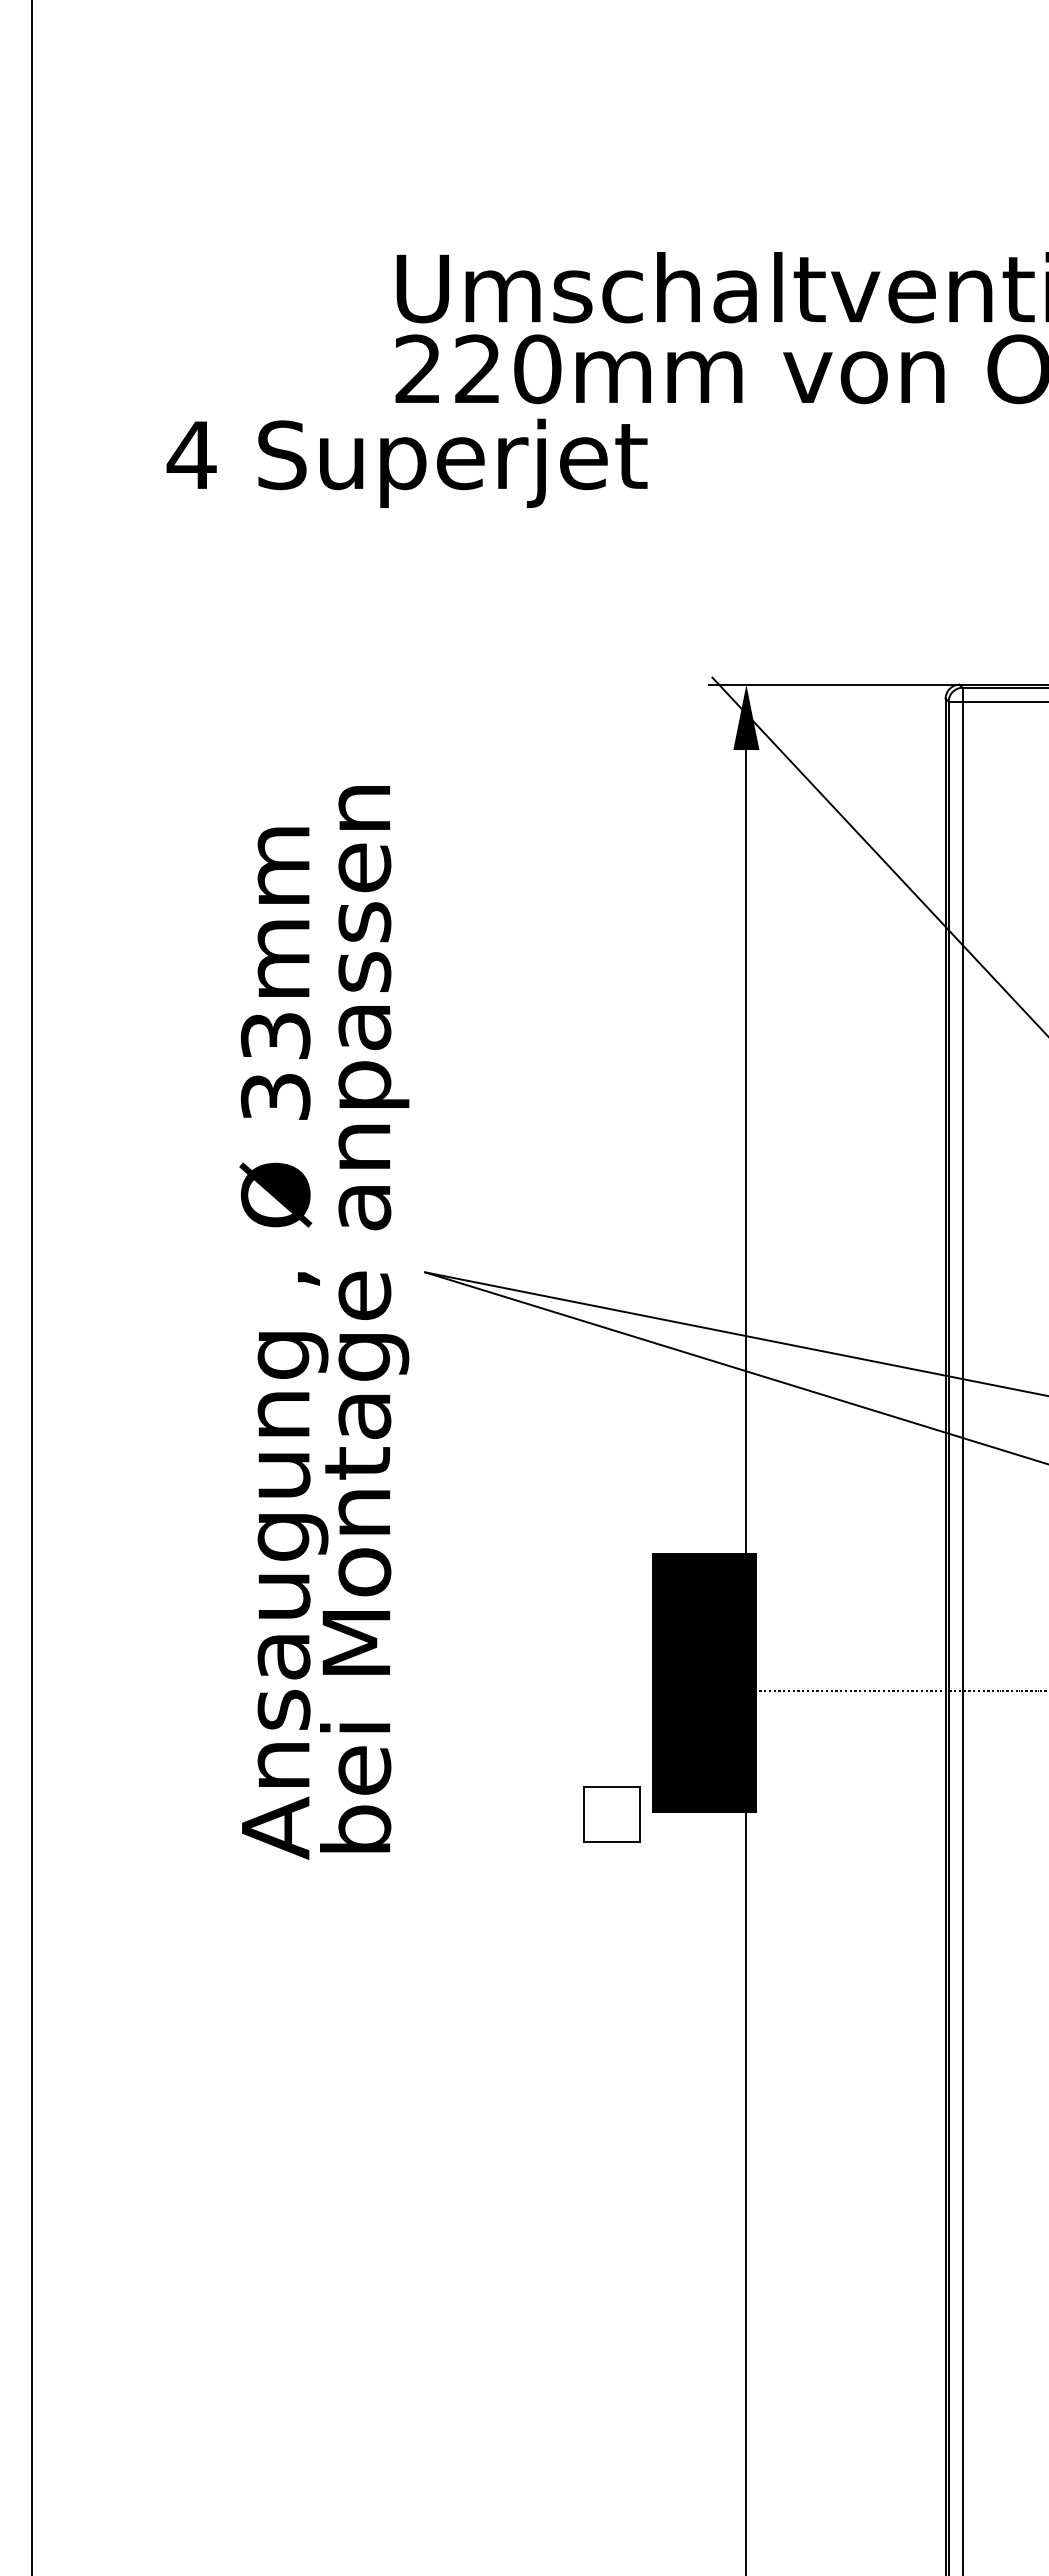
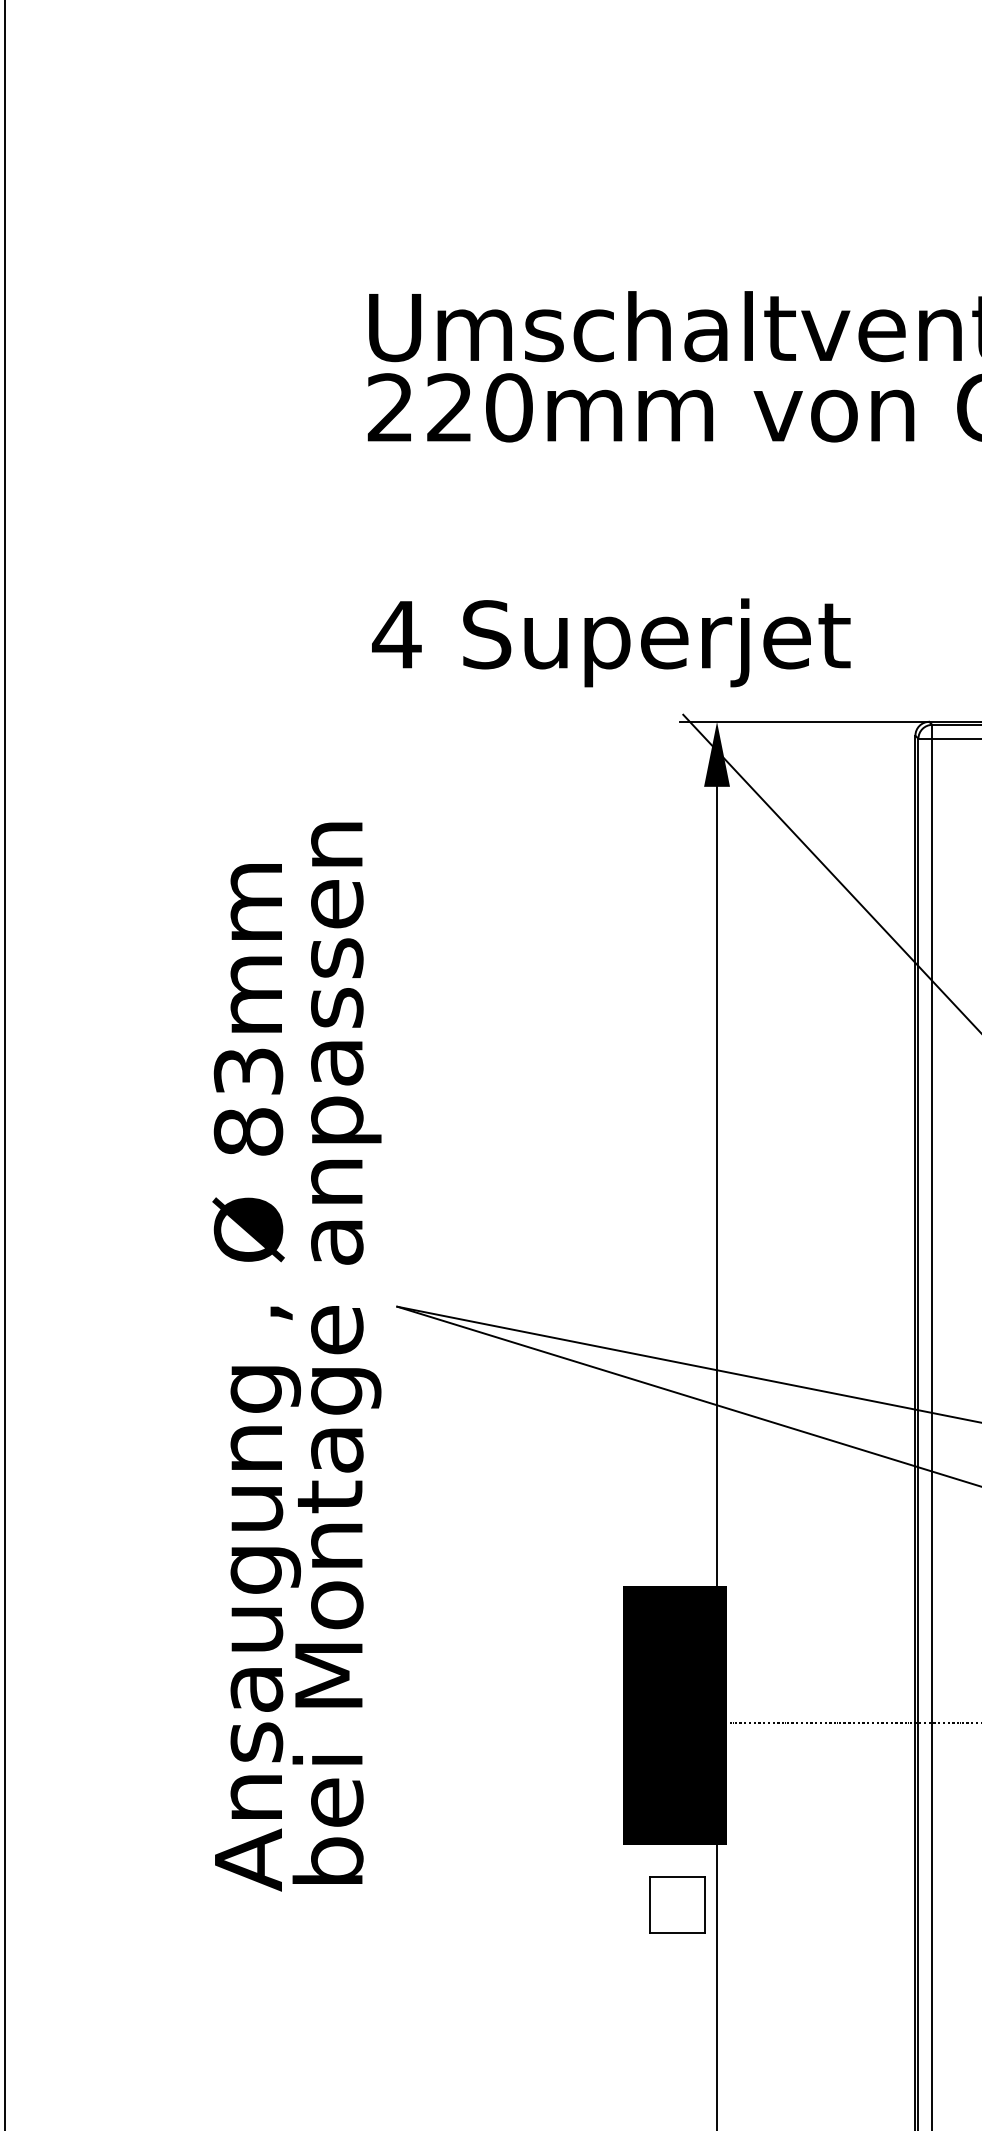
text: (406, 462) -> (610, 641), moved
text: (275, 1096) -> (248, 1131), 33mm -> 83mm
part: (611, 1814) -> (677, 1905), moved

